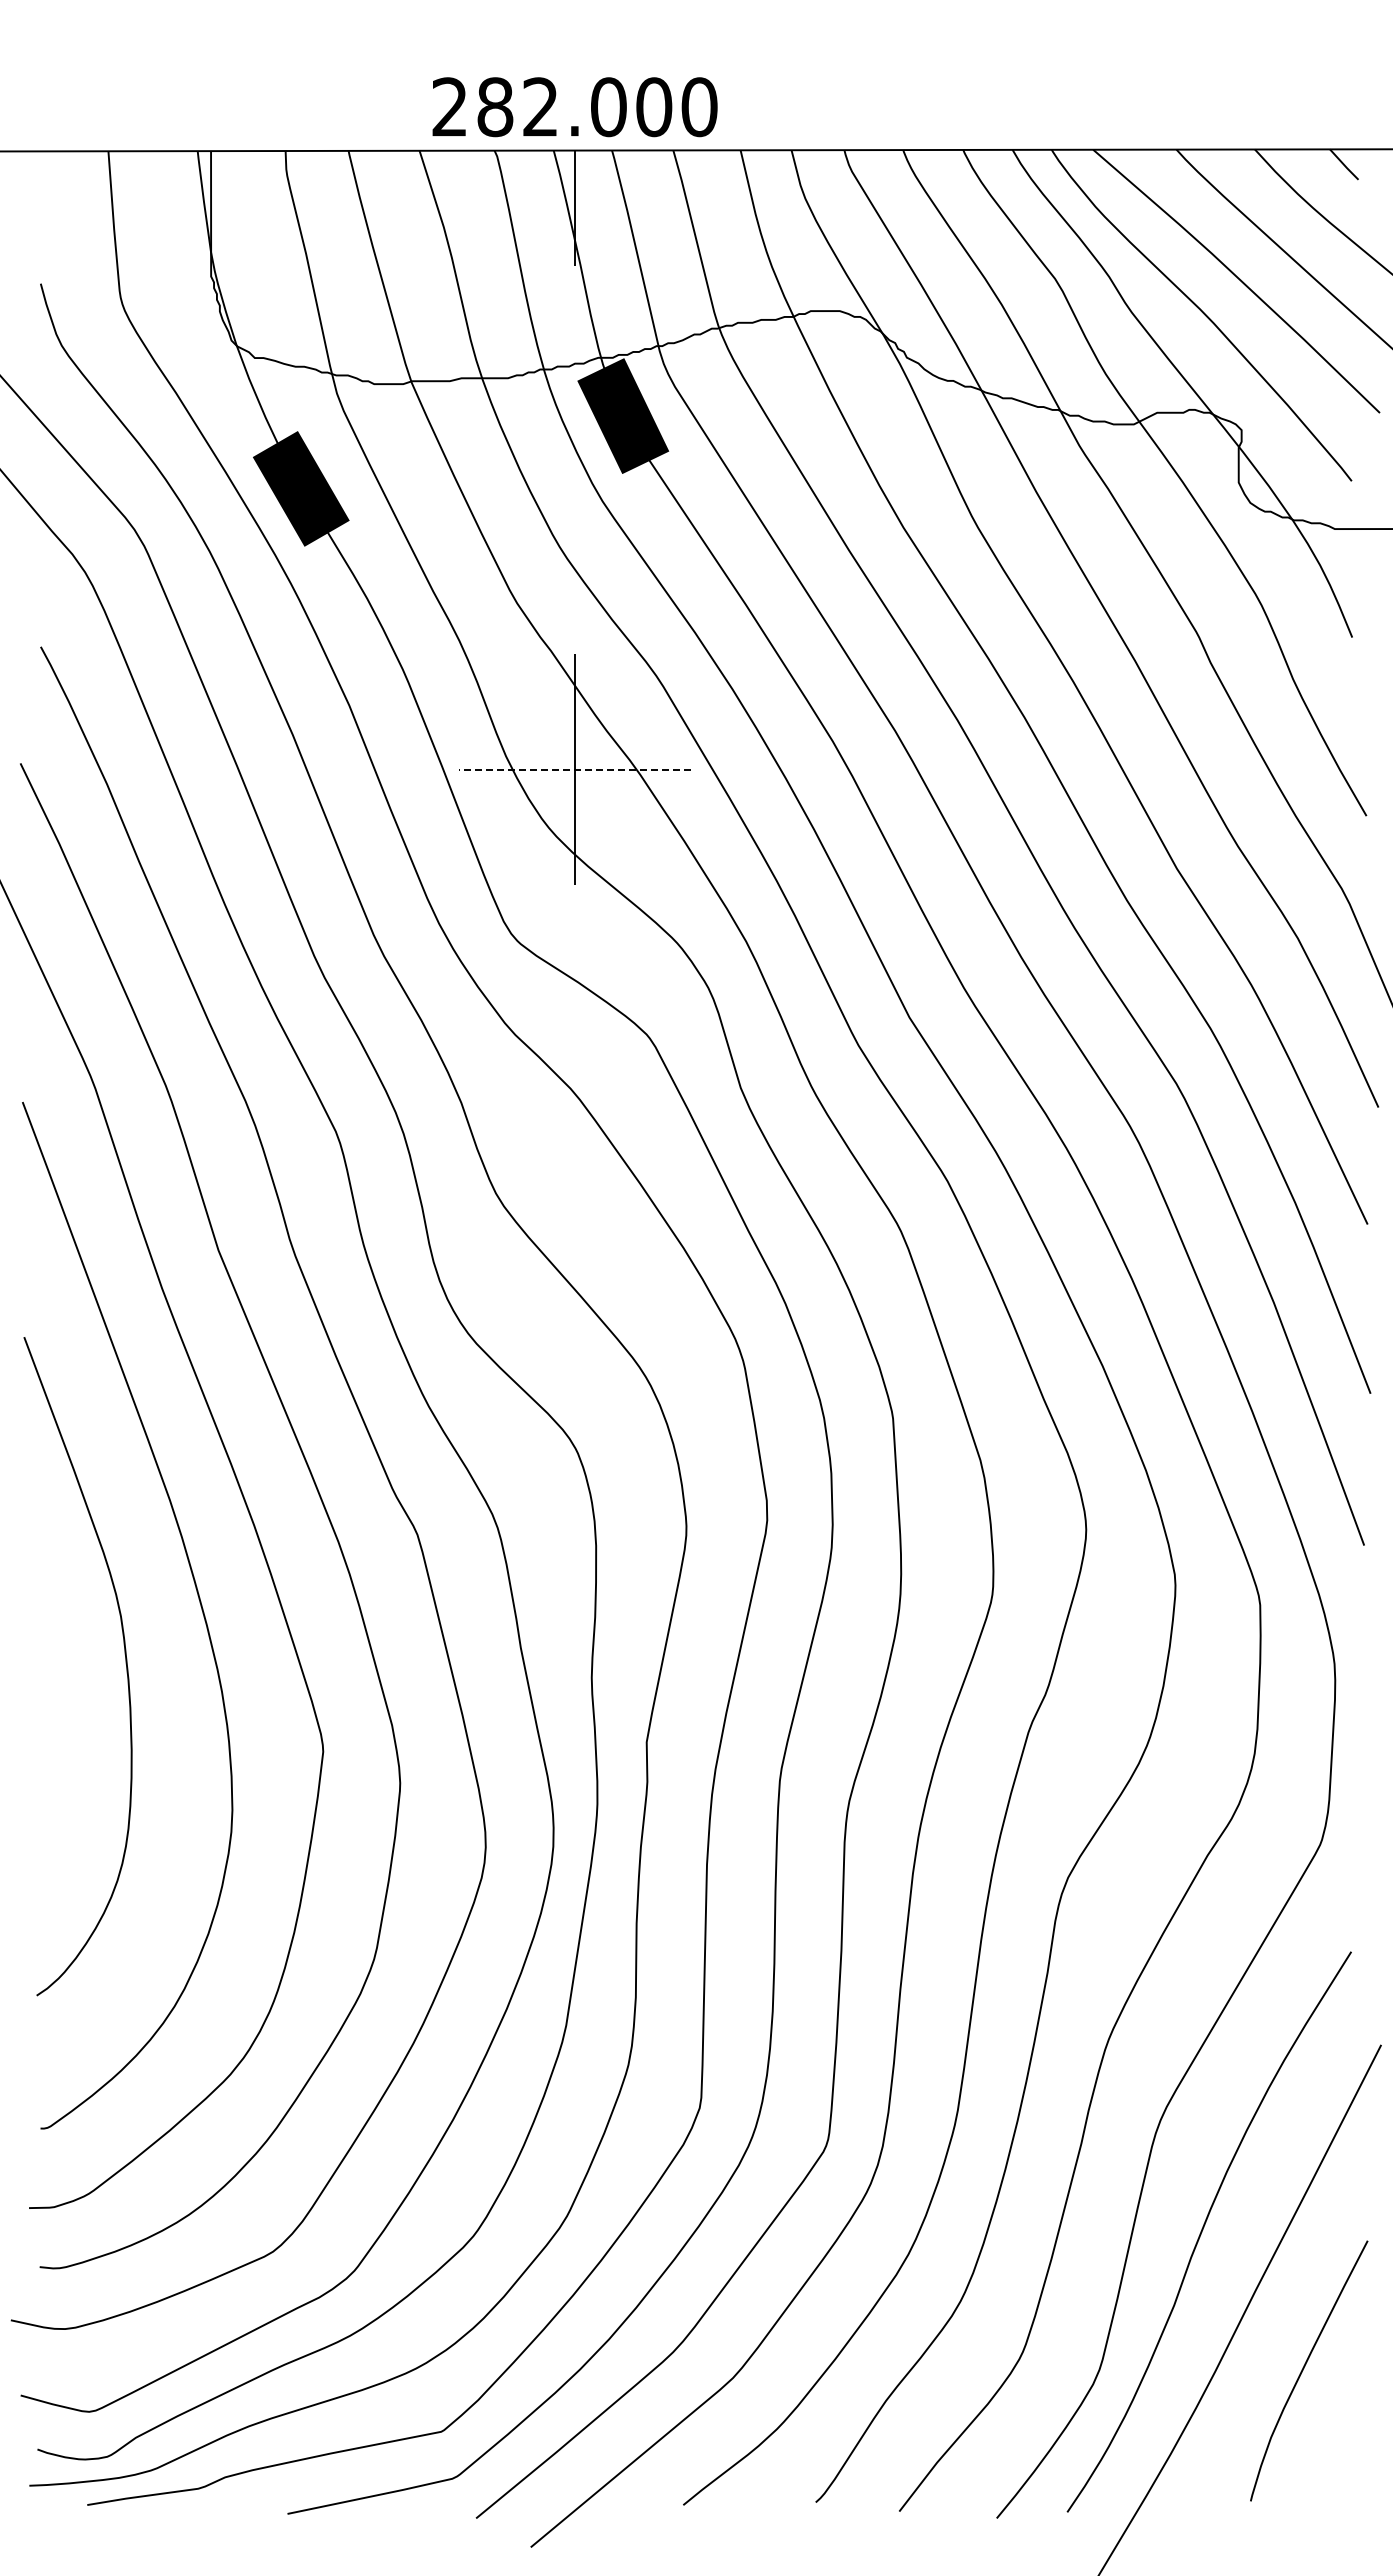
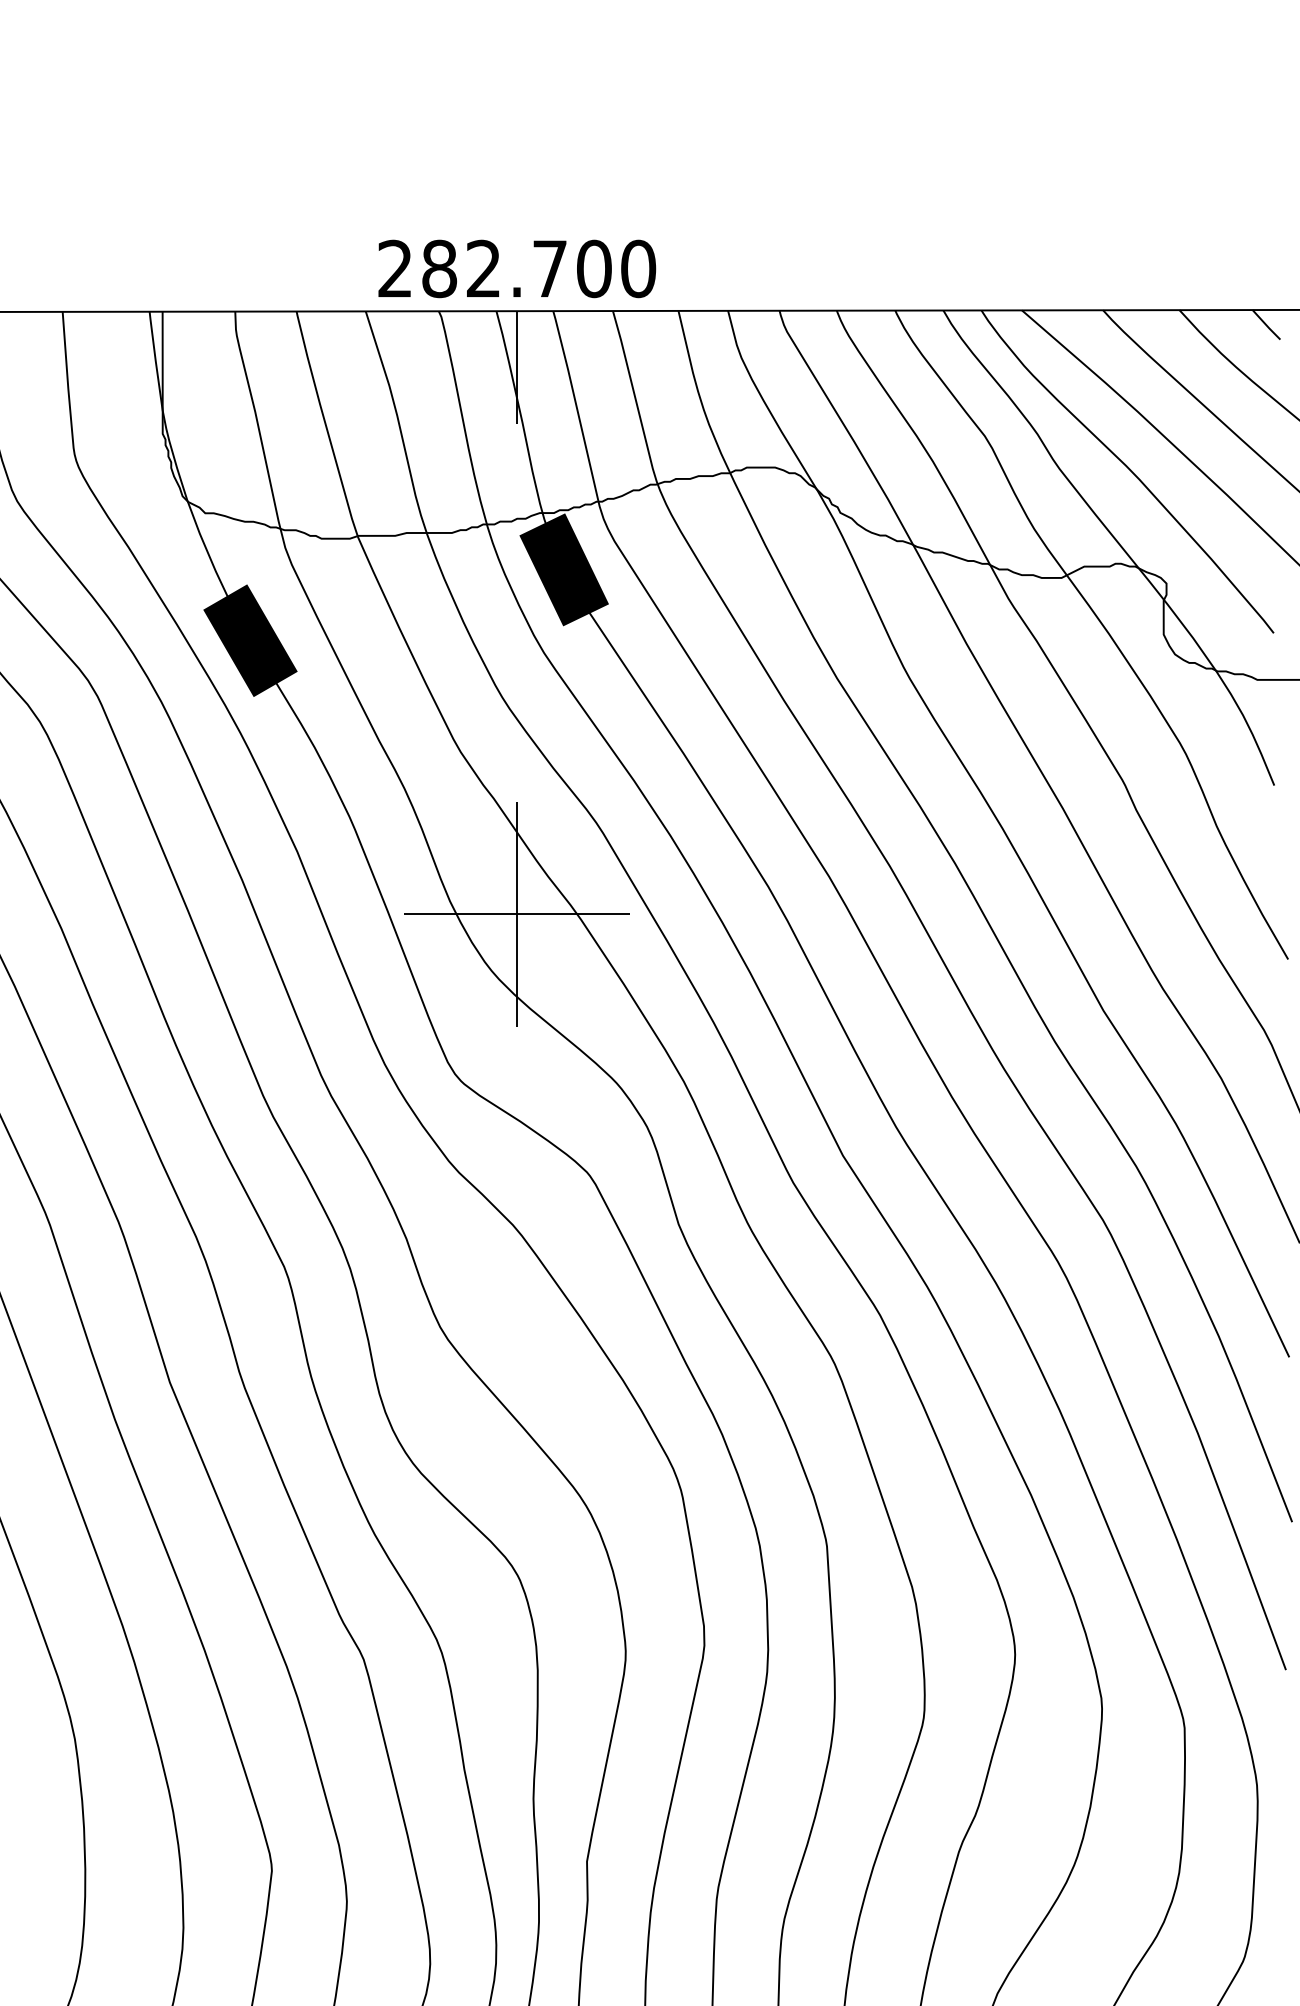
text: (608, 107) -> (549, 269), 282.000 -> 282.700
line: (574, 769) -> (516, 914), dashed -> solid

